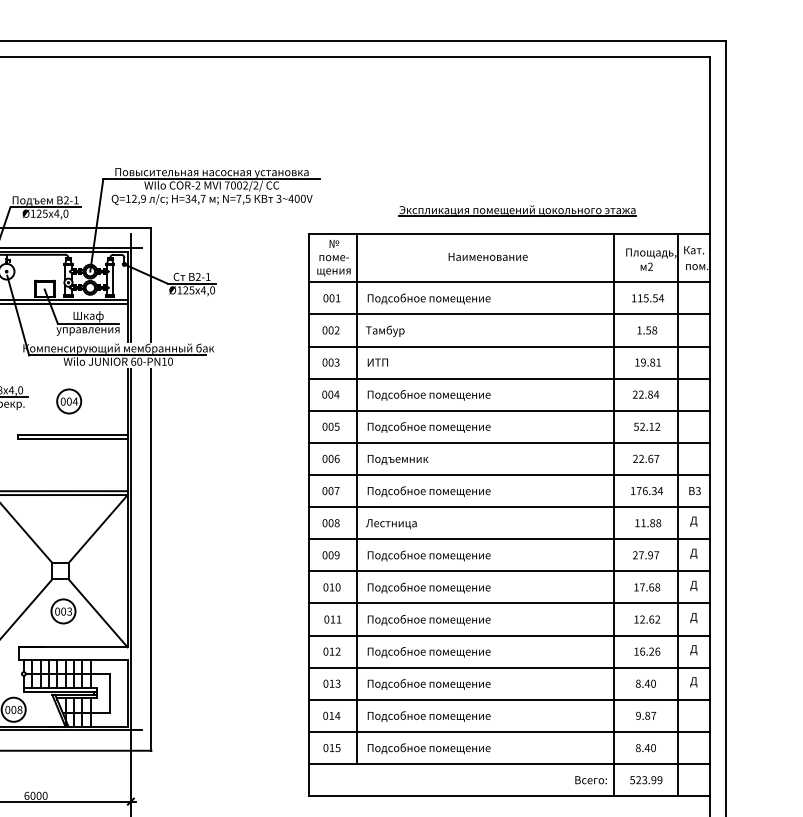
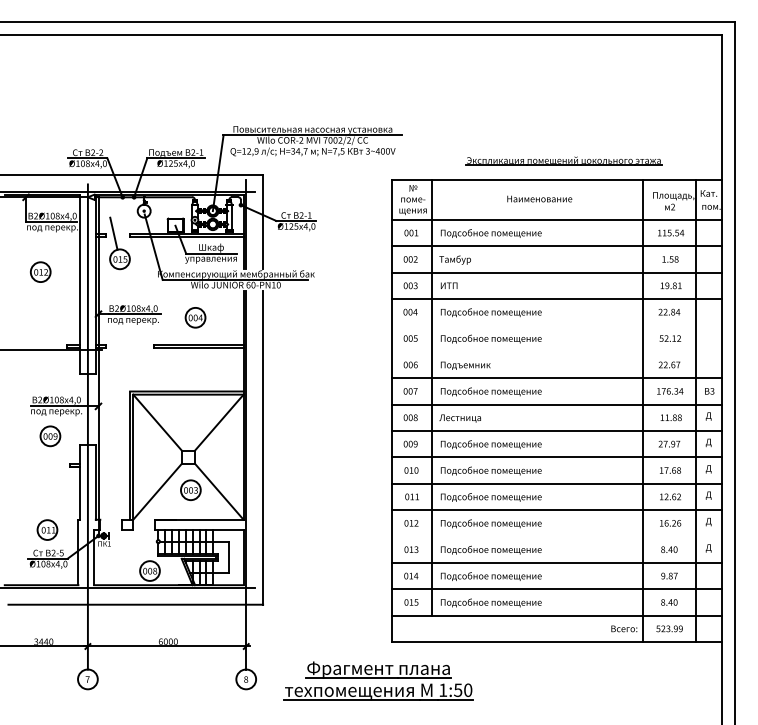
line: (509, 410) -> (557, 325), removed
line: (509, 442) -> (557, 351), removed
line: (509, 667) -> (557, 536), removed

